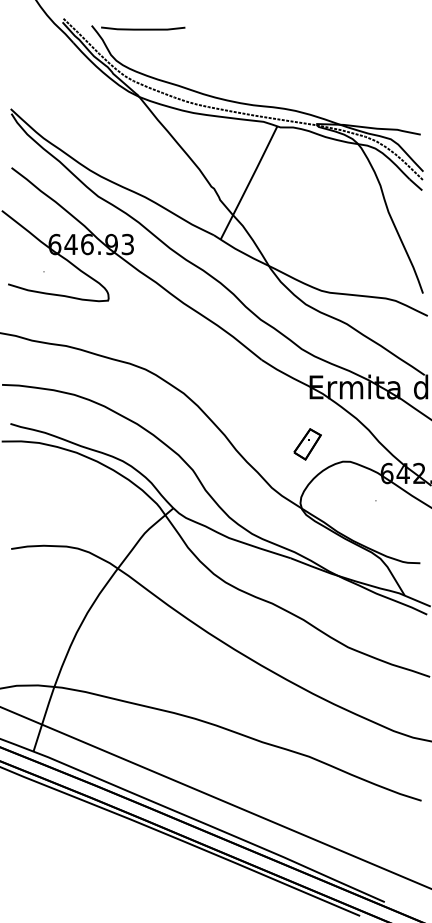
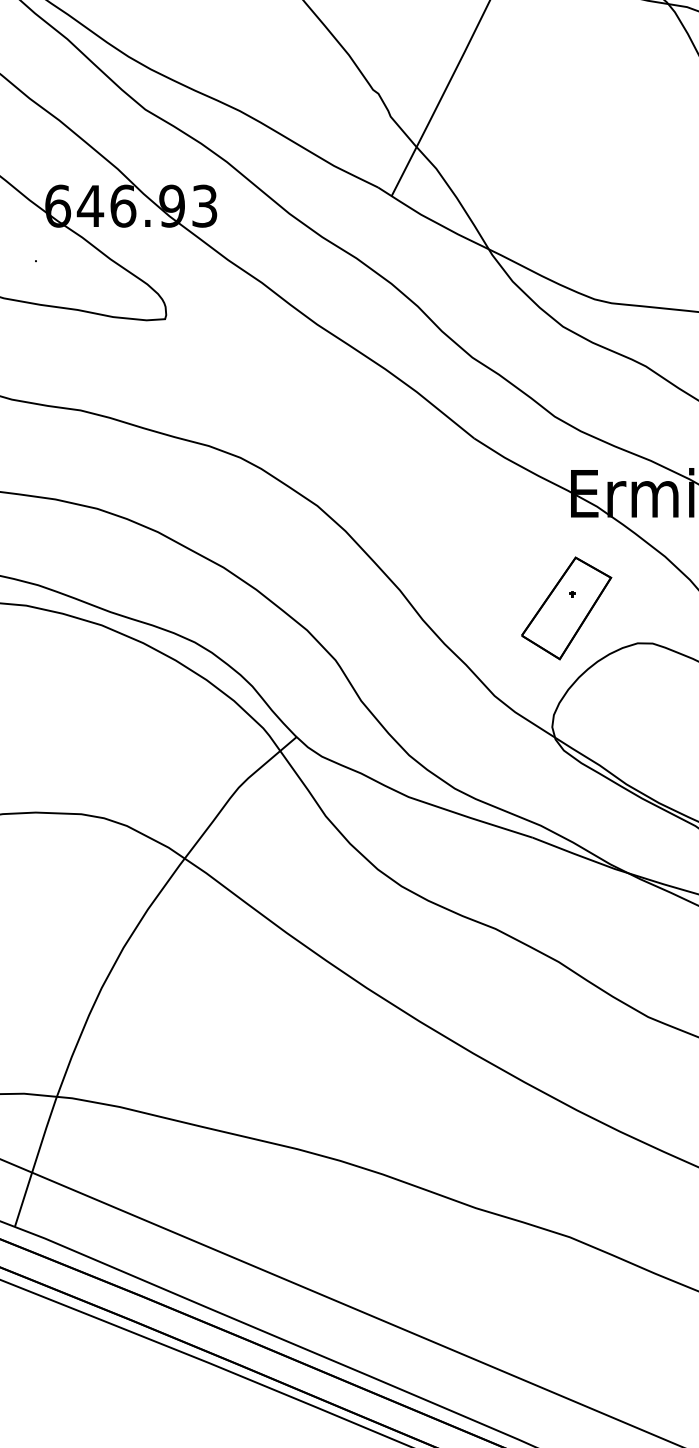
part: (307, 444) -> (566, 608), size x1.67

